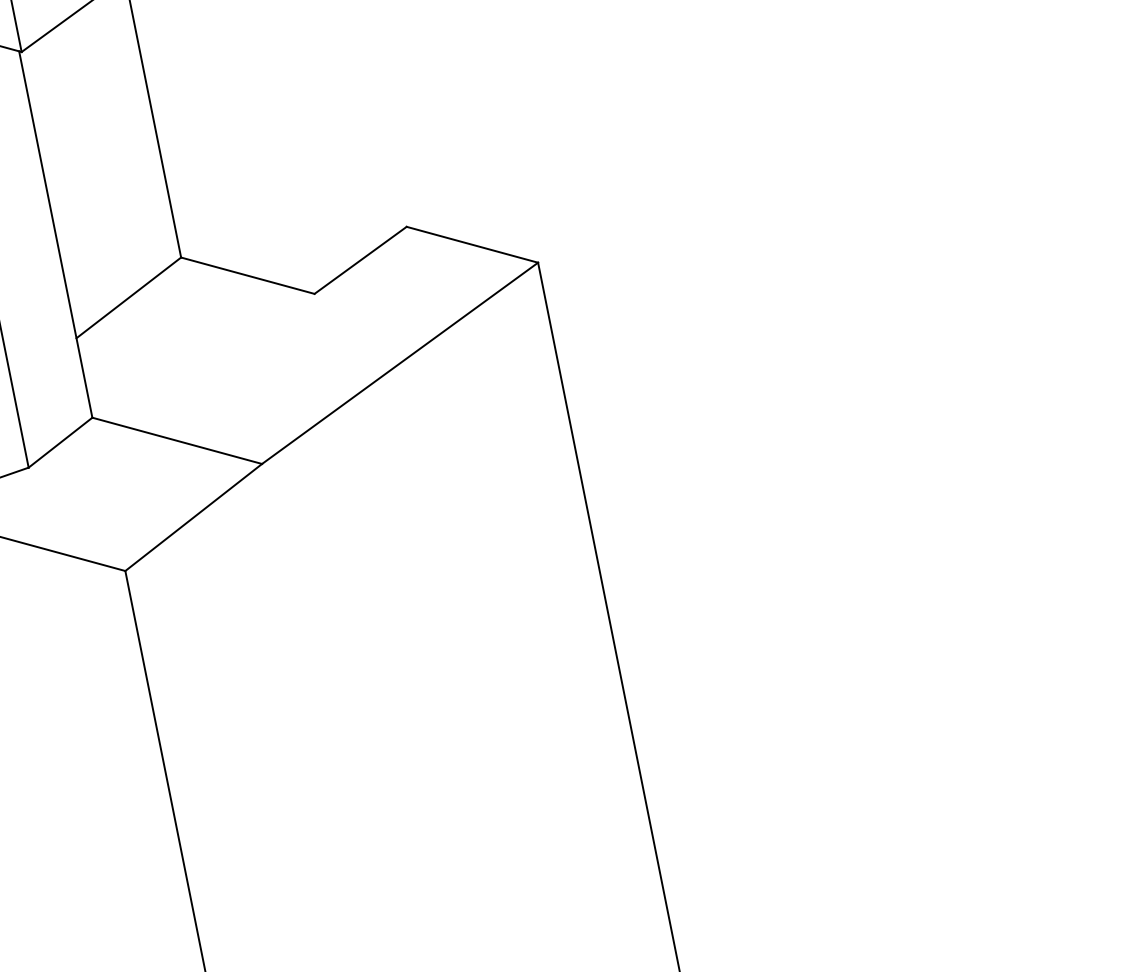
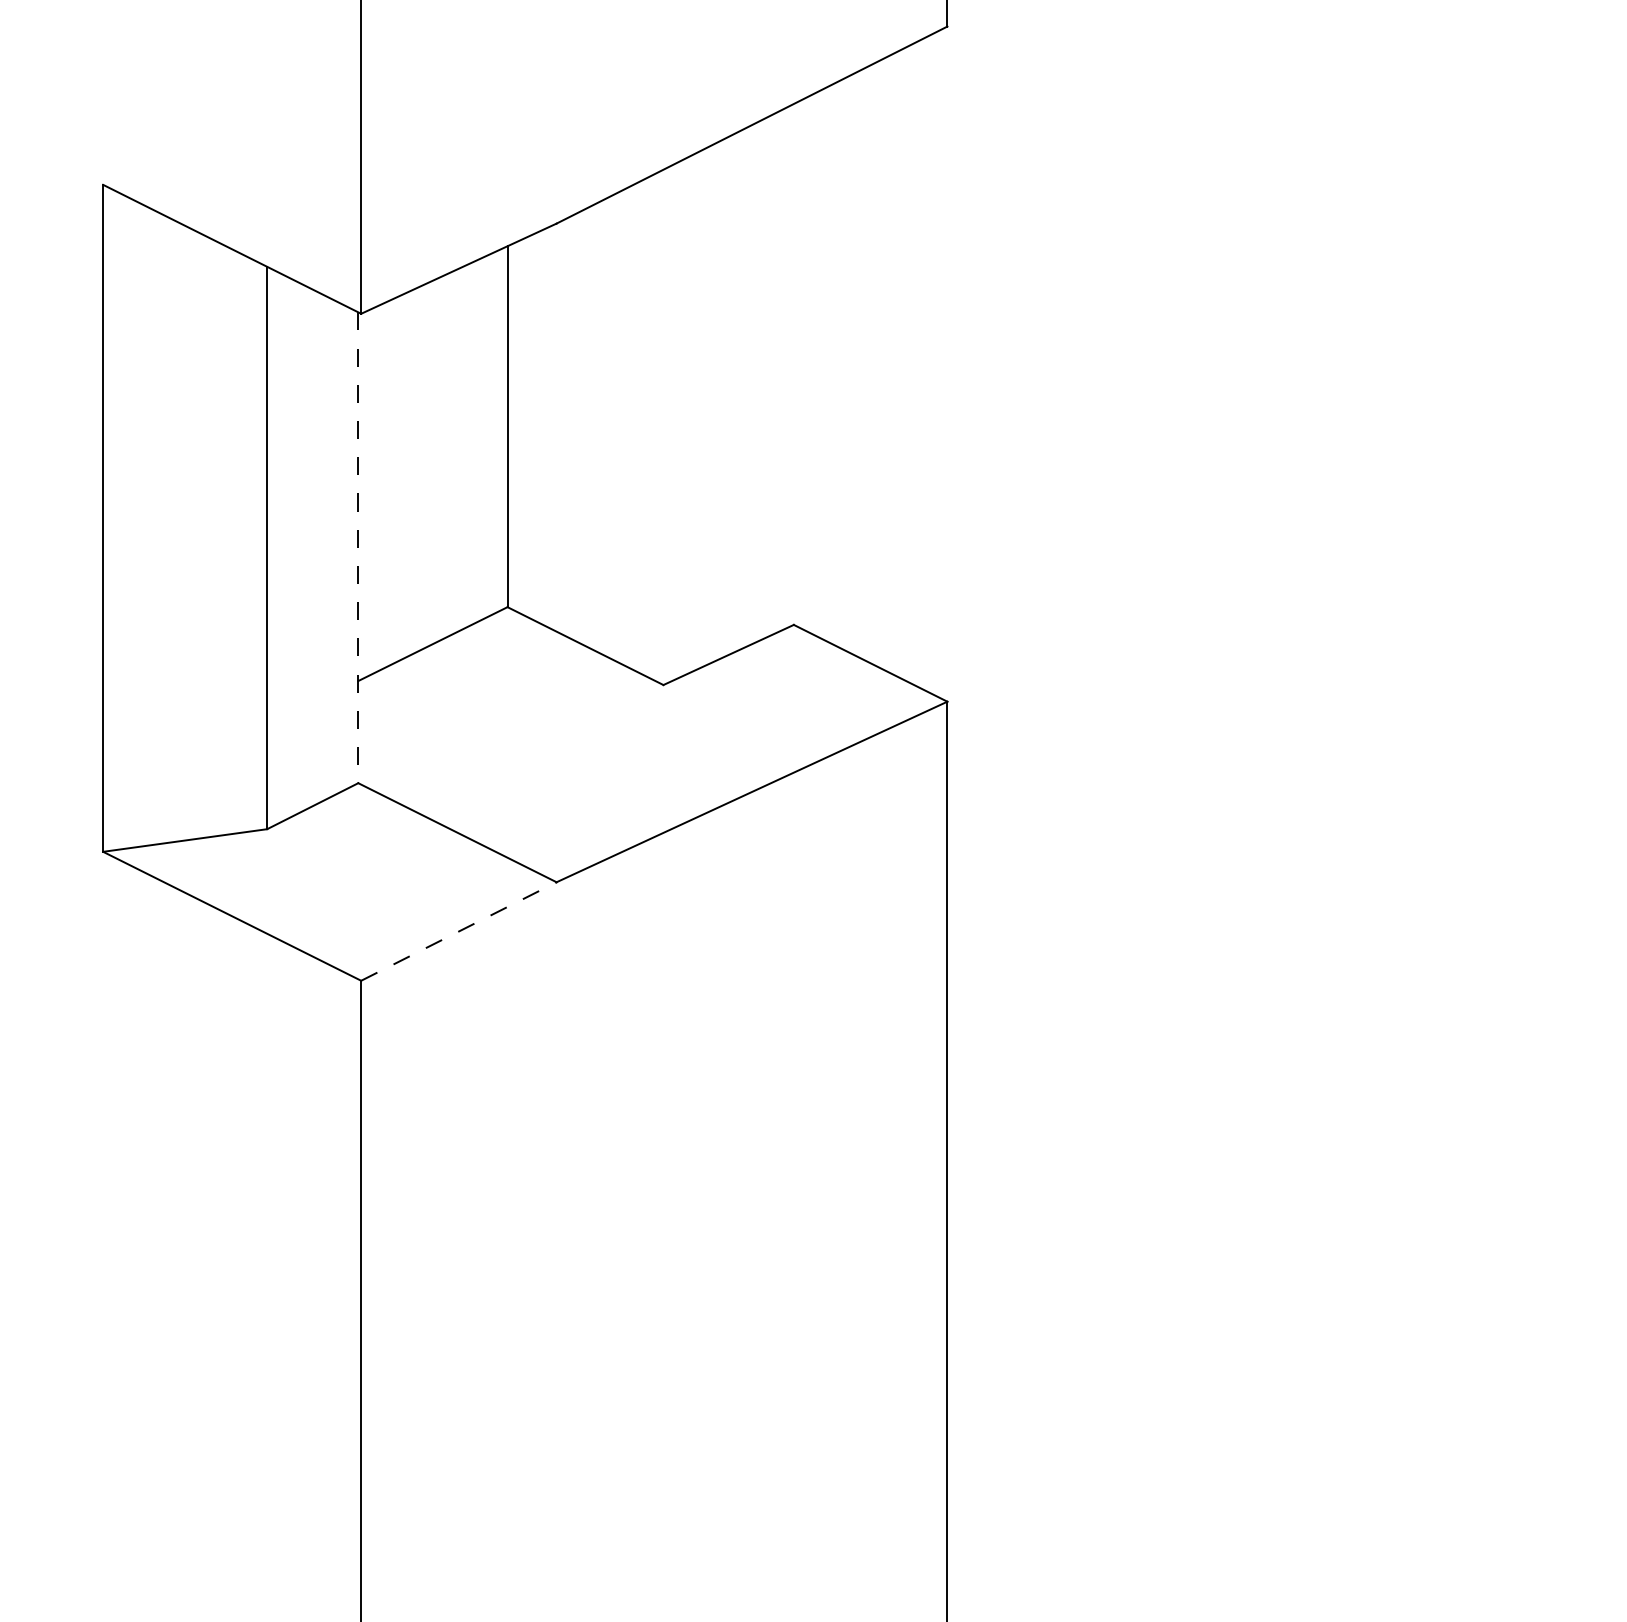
line: (56, 235) -> (358, 548), solid -> dashed
line: (194, 517) -> (459, 931), solid -> dashed

